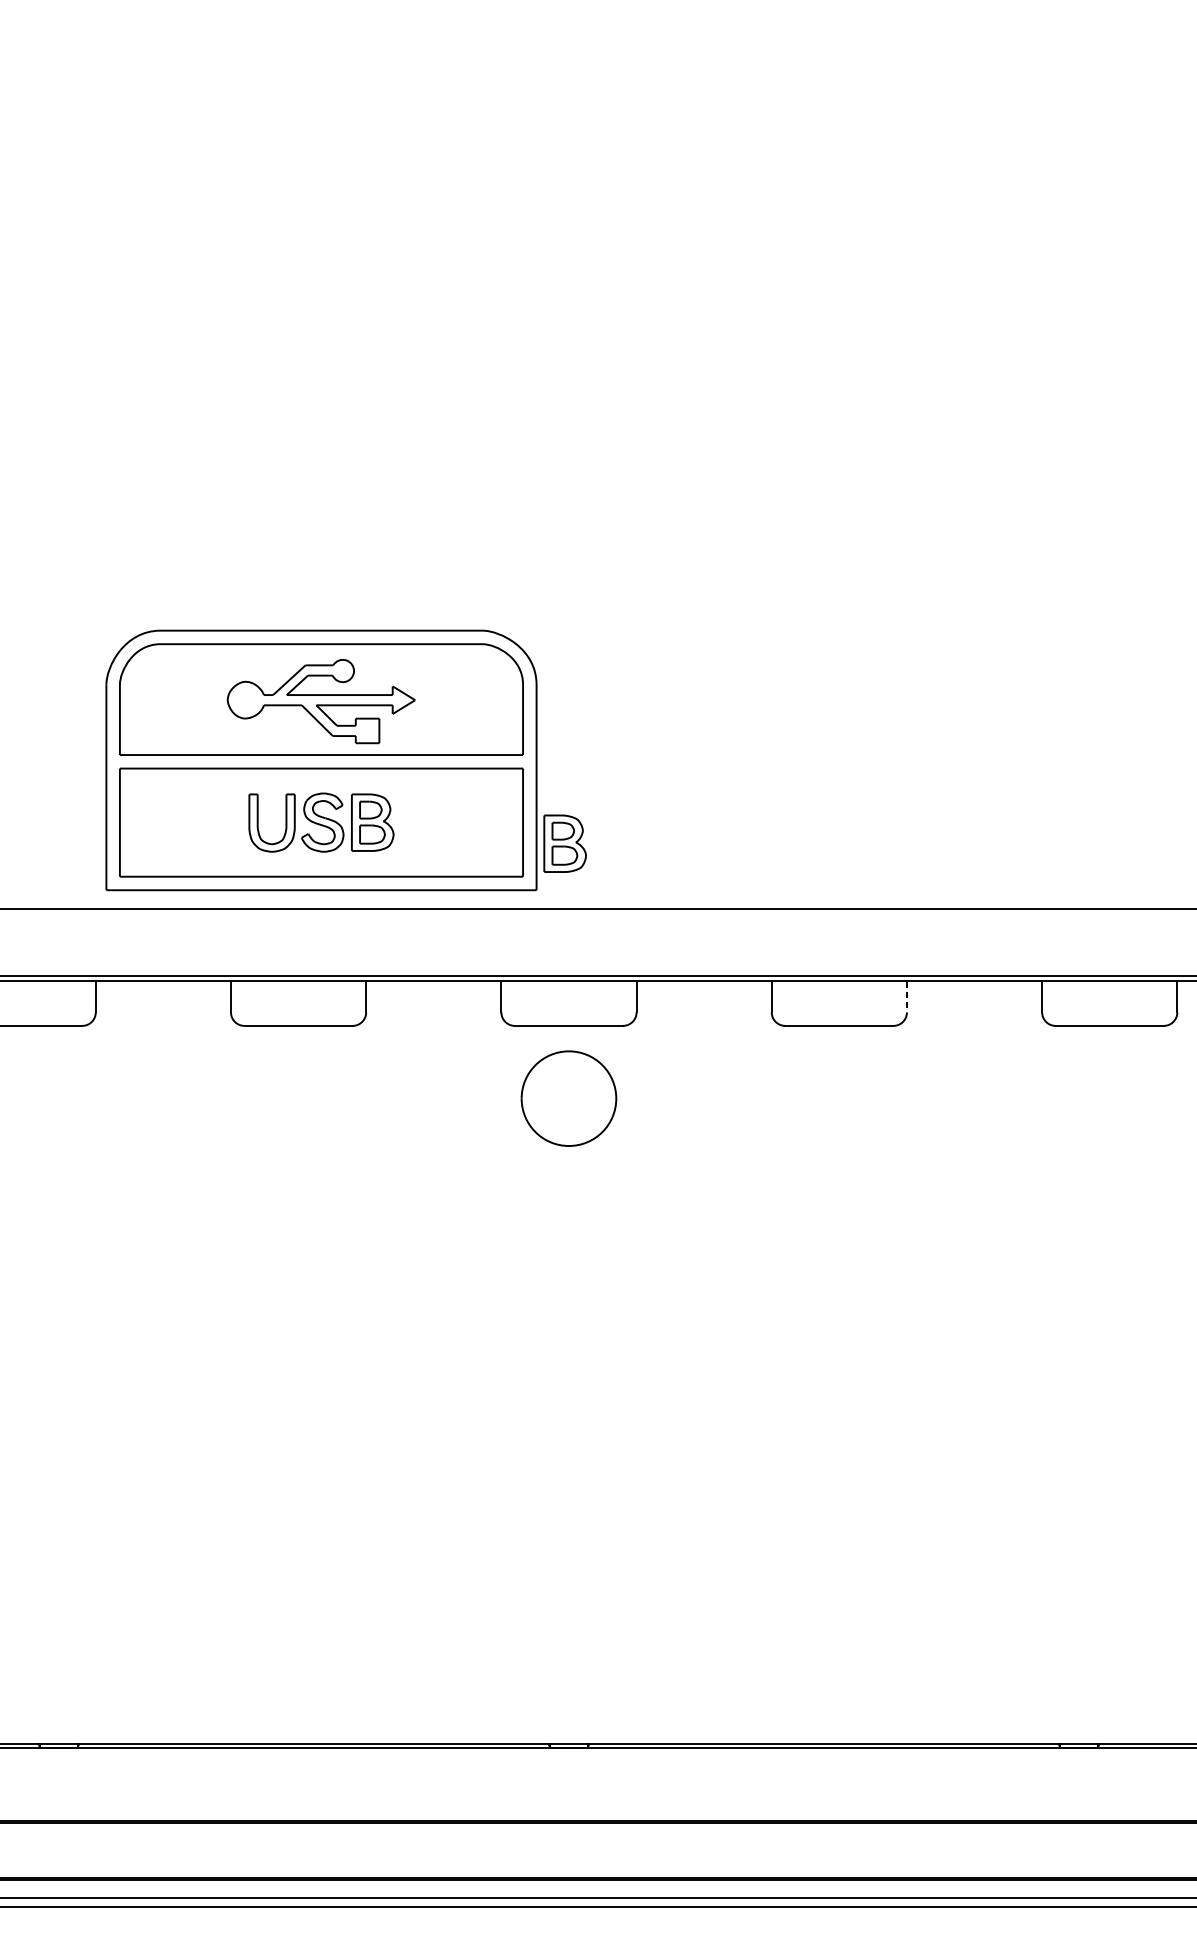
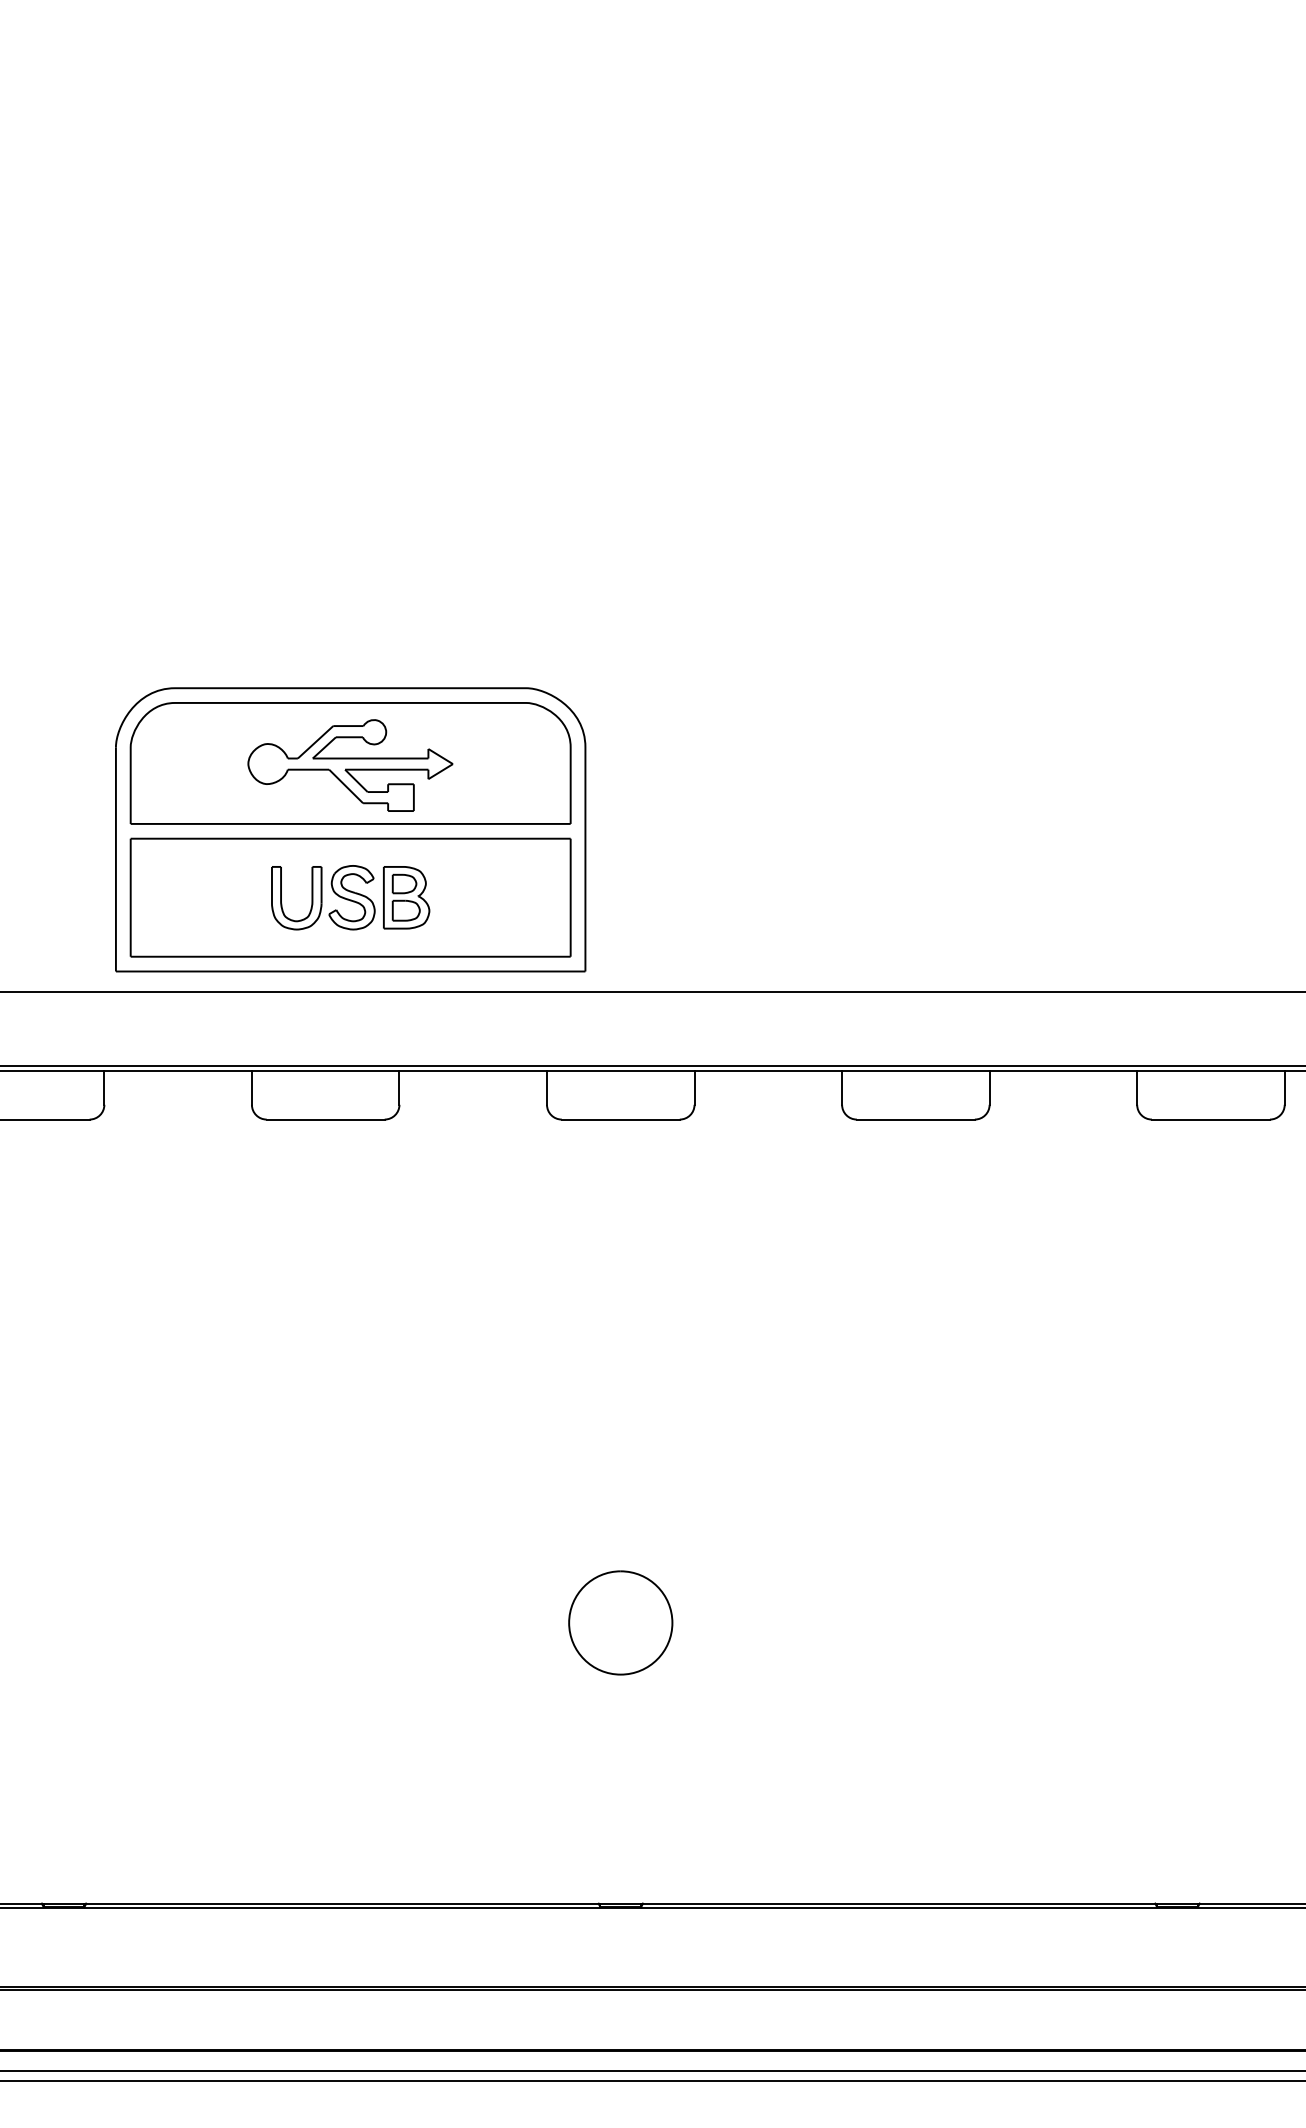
part: (565, 843) -> (616, 920), removed
line: (906, 996) -> (989, 1087), dashed -> solid
part: (568, 1098) -> (620, 1622), moved

